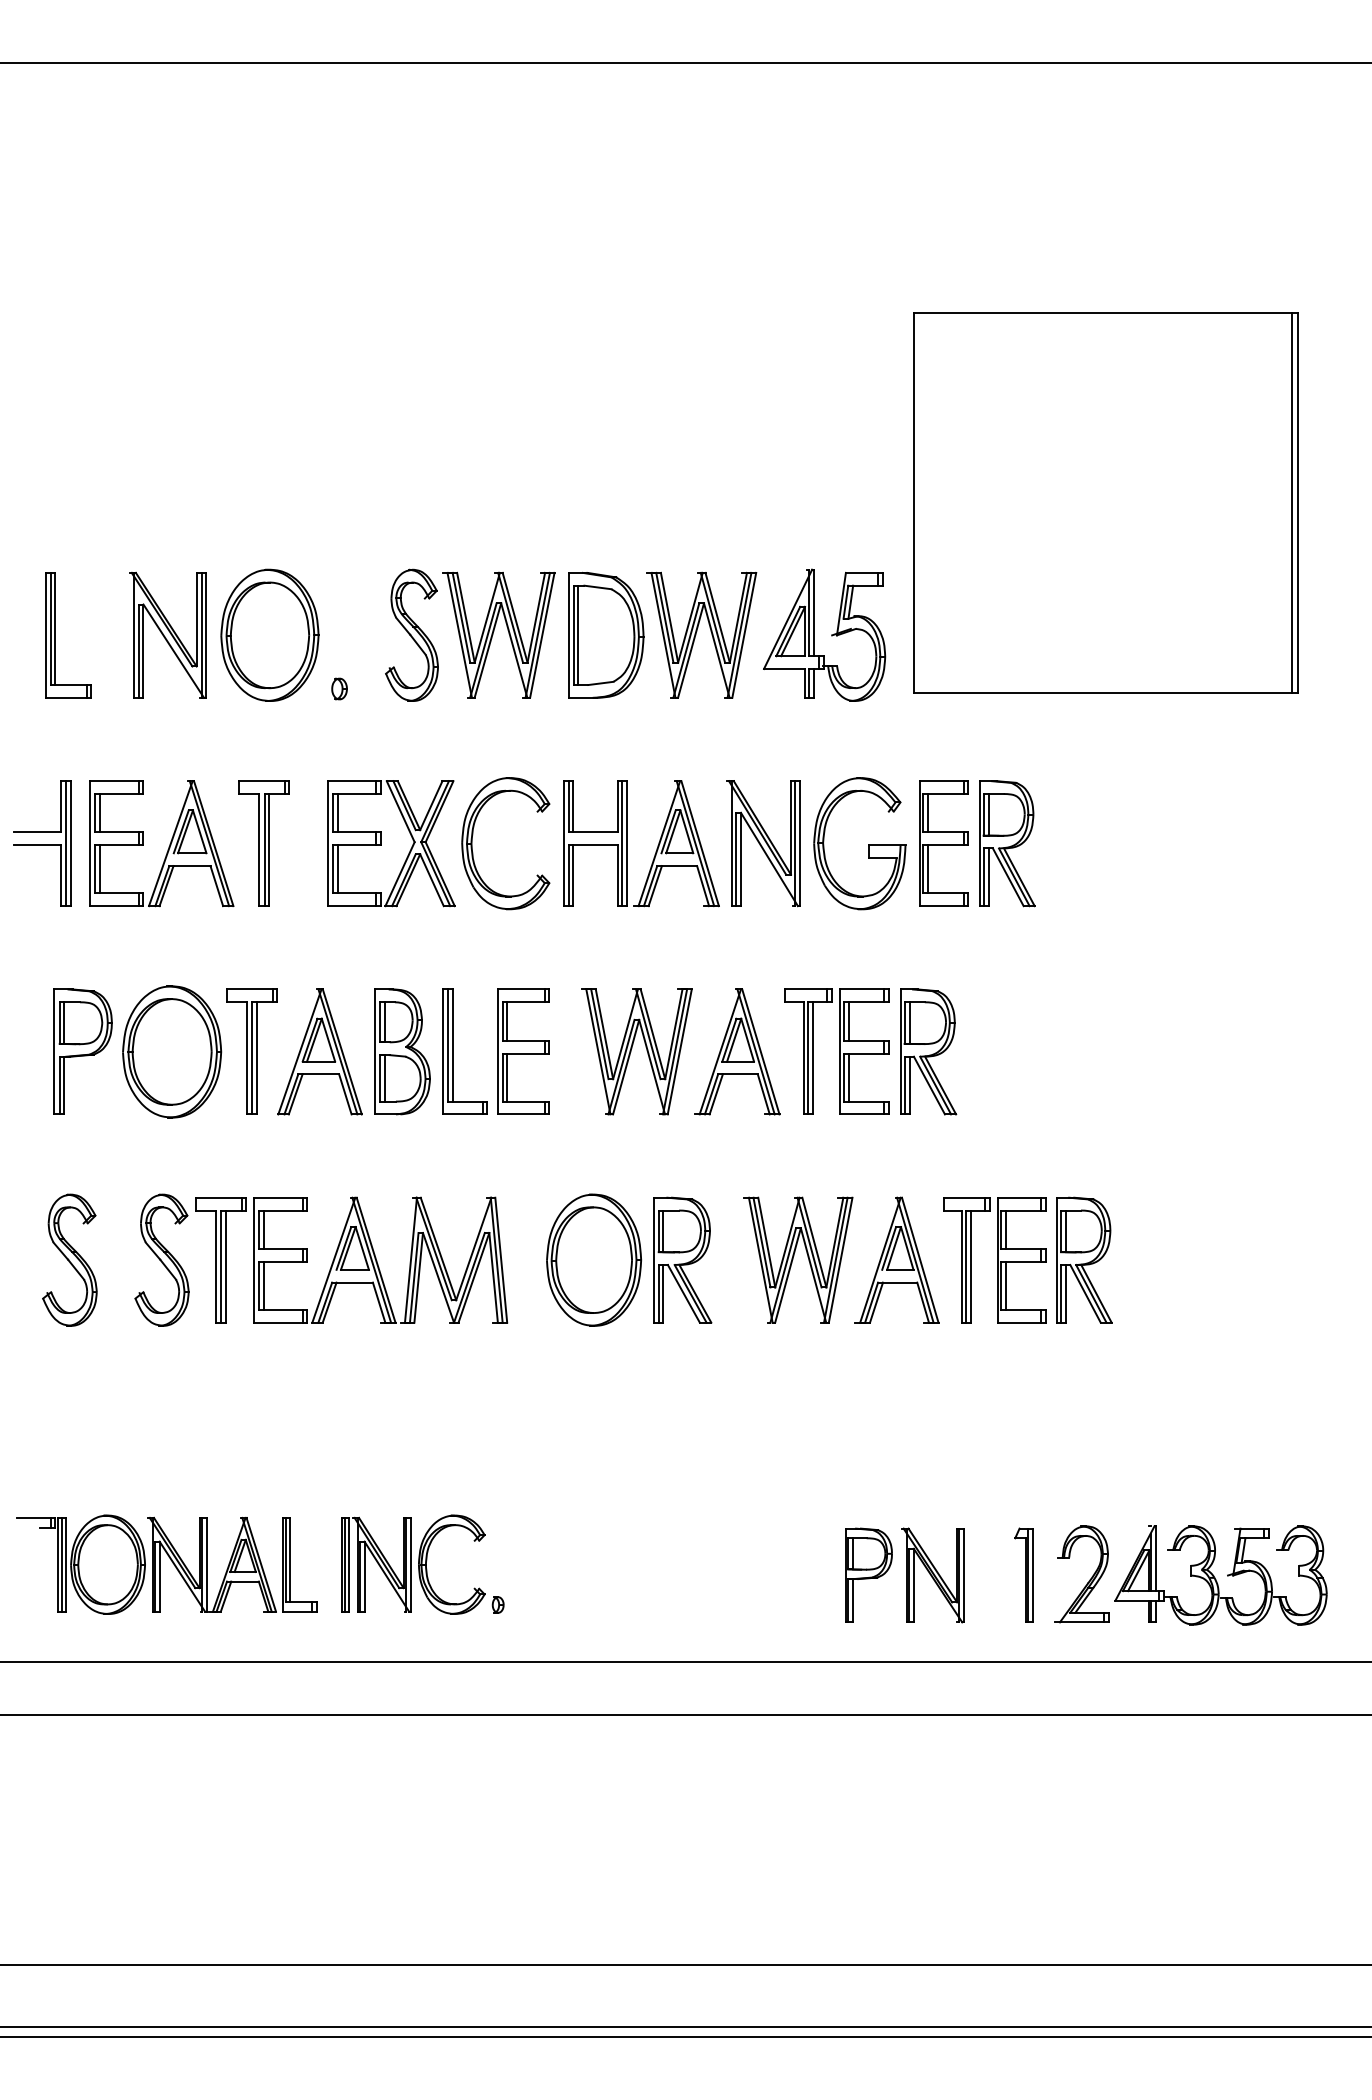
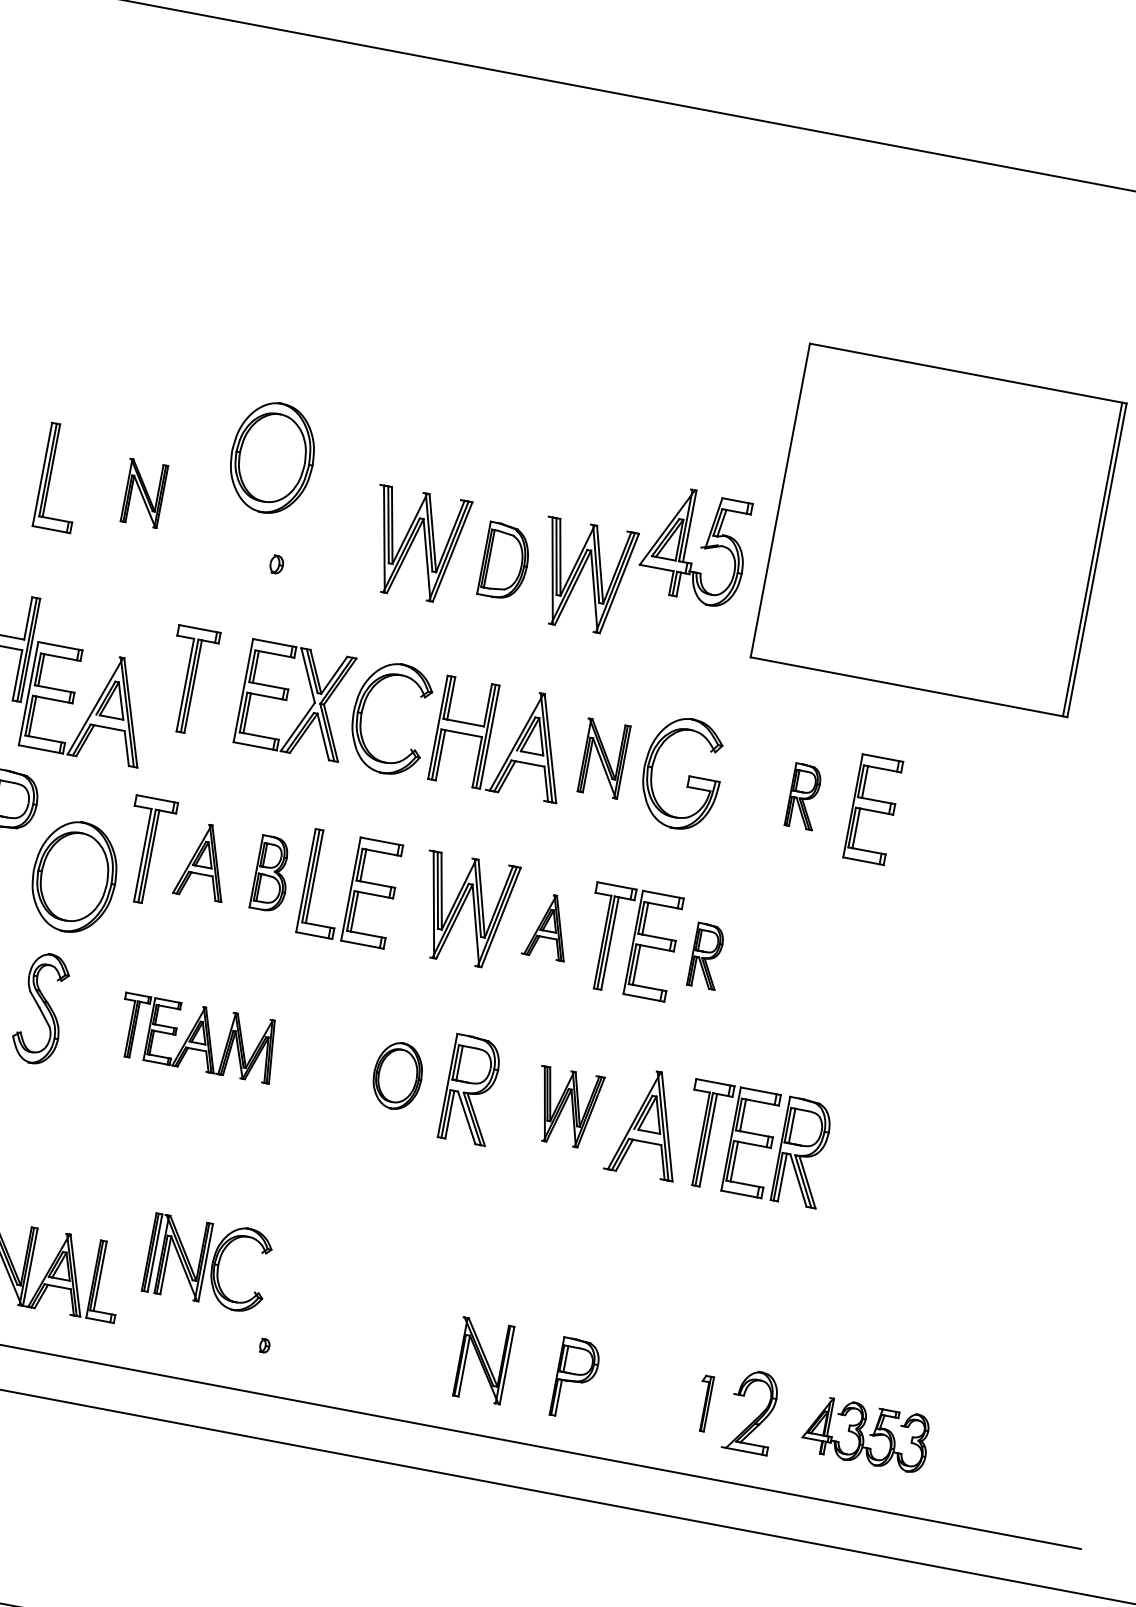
part: (167, 634) -> (143, 492), size x0.6
part: (269, 634) -> (272, 457), moved
part: (411, 634) -> (344, 530), removed
part: (606, 634) -> (505, 561), size x0.7
part: (831, 634) -> (700, 546), moved
part: (763, 843) -> (602, 758), size x0.7
part: (943, 843) -> (872, 809), moved
part: (1007, 843) -> (804, 796), size x0.6
part: (168, 846) -> (93, 708), moved
part: (172, 1051) -> (74, 876), moved
part: (319, 1051) -> (203, 860), size x0.7
part: (402, 1051) -> (272, 873), size x0.7
part: (737, 1051) -> (548, 926), size x0.6
part: (928, 1051) -> (706, 955), size x0.6
part: (351, 1259) -> (197, 1037), size x0.6
part: (593, 1259) -> (397, 1075), size x0.6
part: (798, 1259) -> (566, 1107), size x0.7
part: (413, 1564) -> (208, 1262), moved
part: (1023, 1574) -> (703, 1402), size x0.7
part: (932, 1575) -> (481, 1360), moved
part: (1220, 1575) -> (865, 1434), size x0.7

